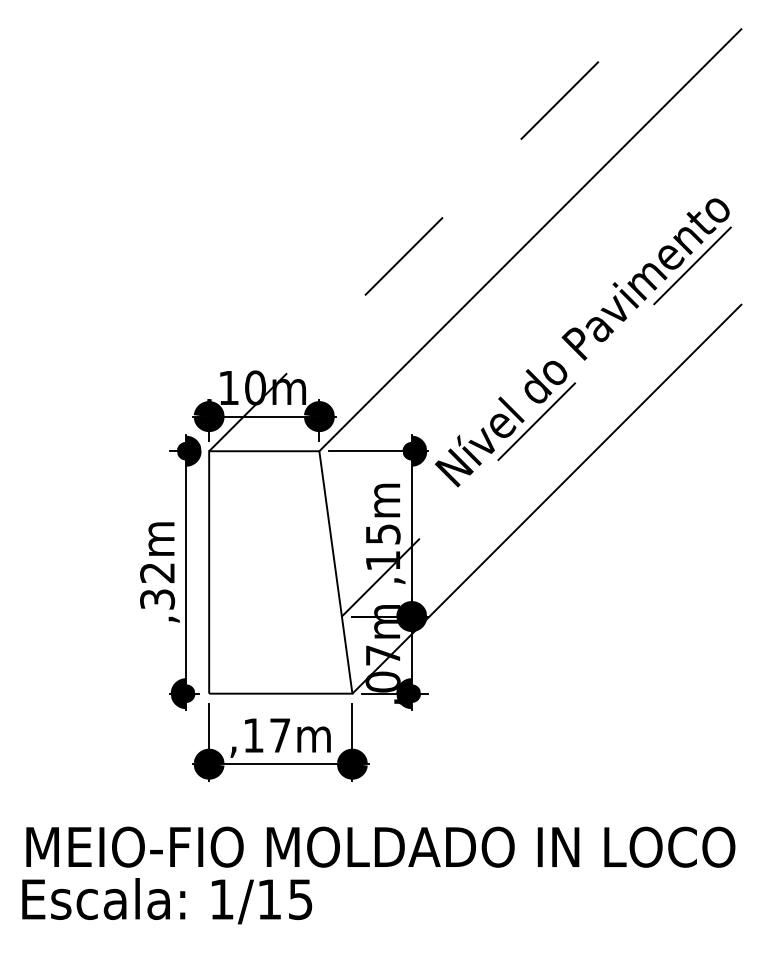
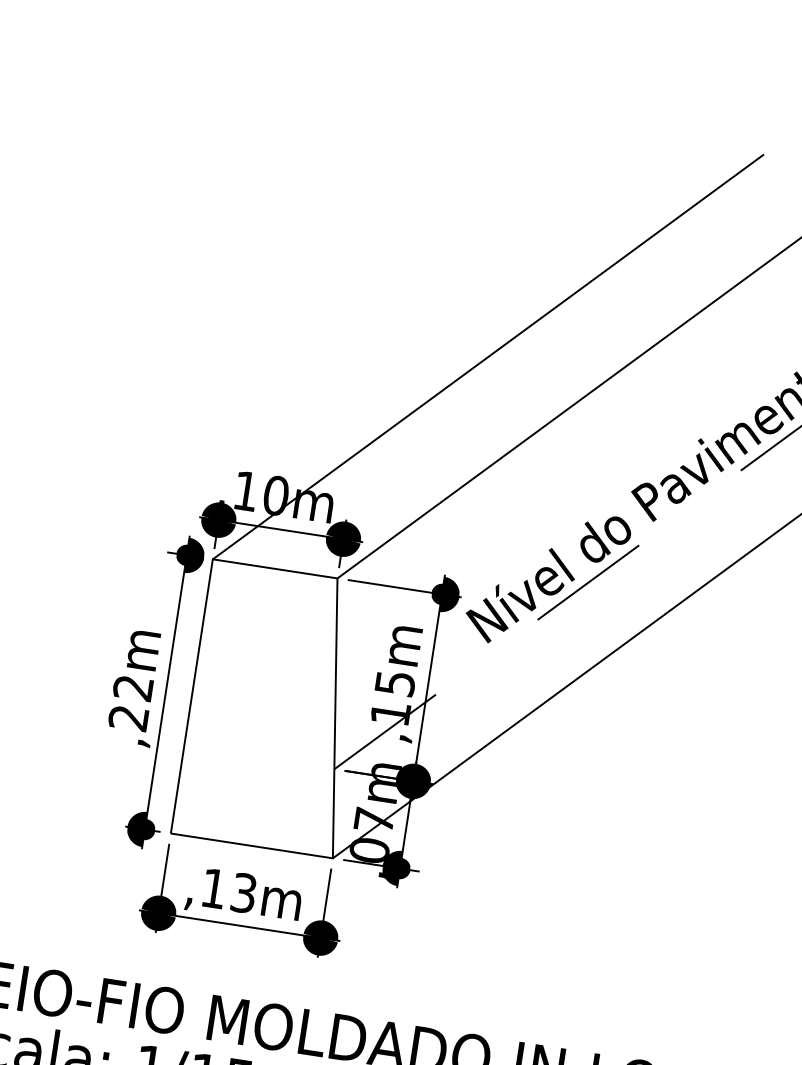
line: (420, 239) -> (488, 356), dashed -> solid
text: (157, 599) -> (128, 718), ,32m -> ,22m
text: (280, 735) -> (244, 893), ,17m -> ,13m

